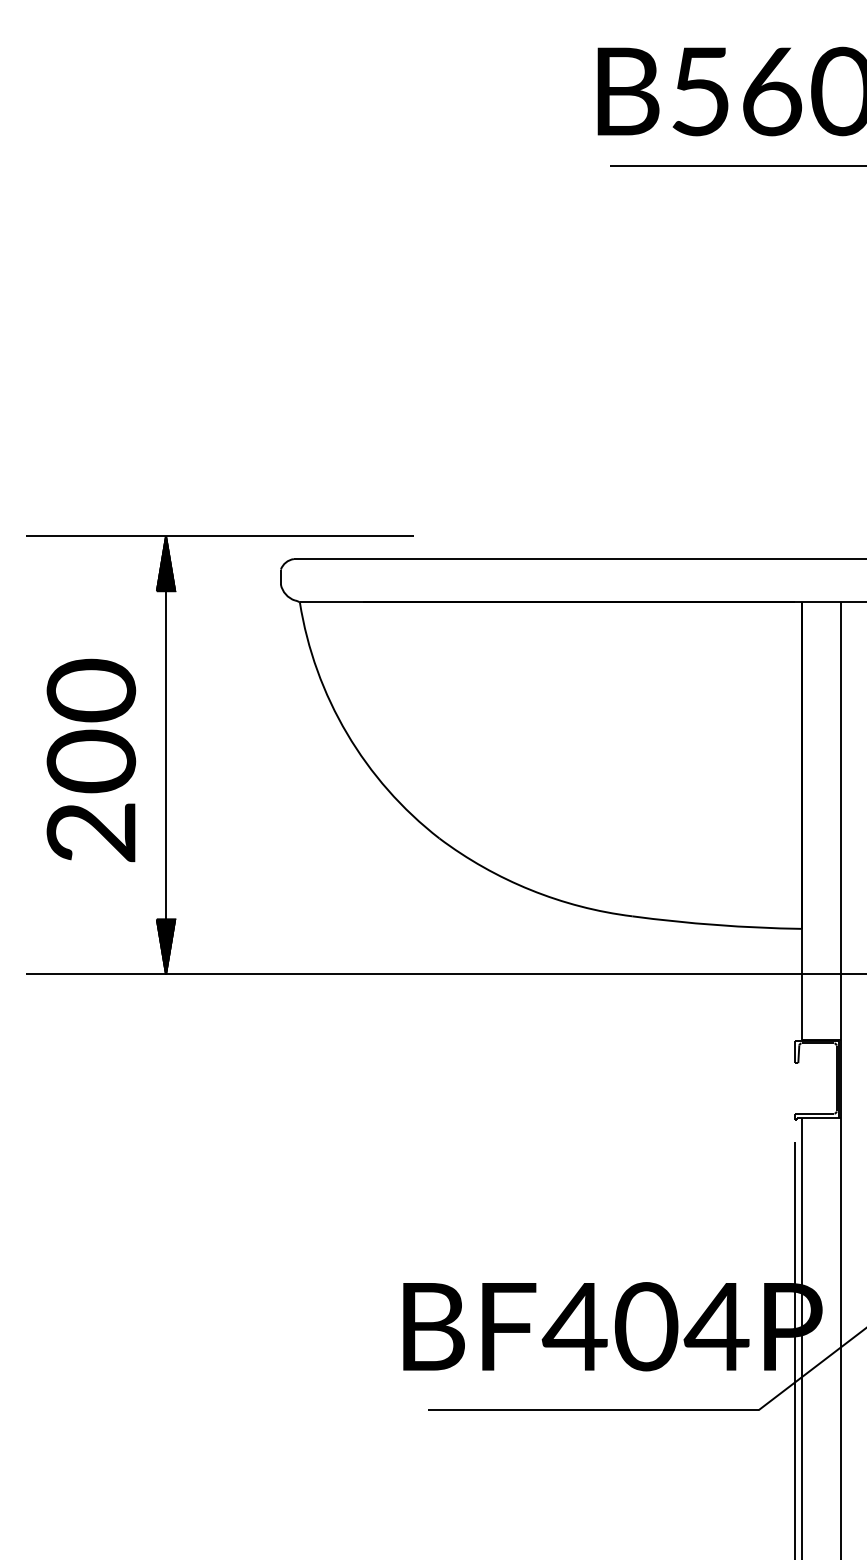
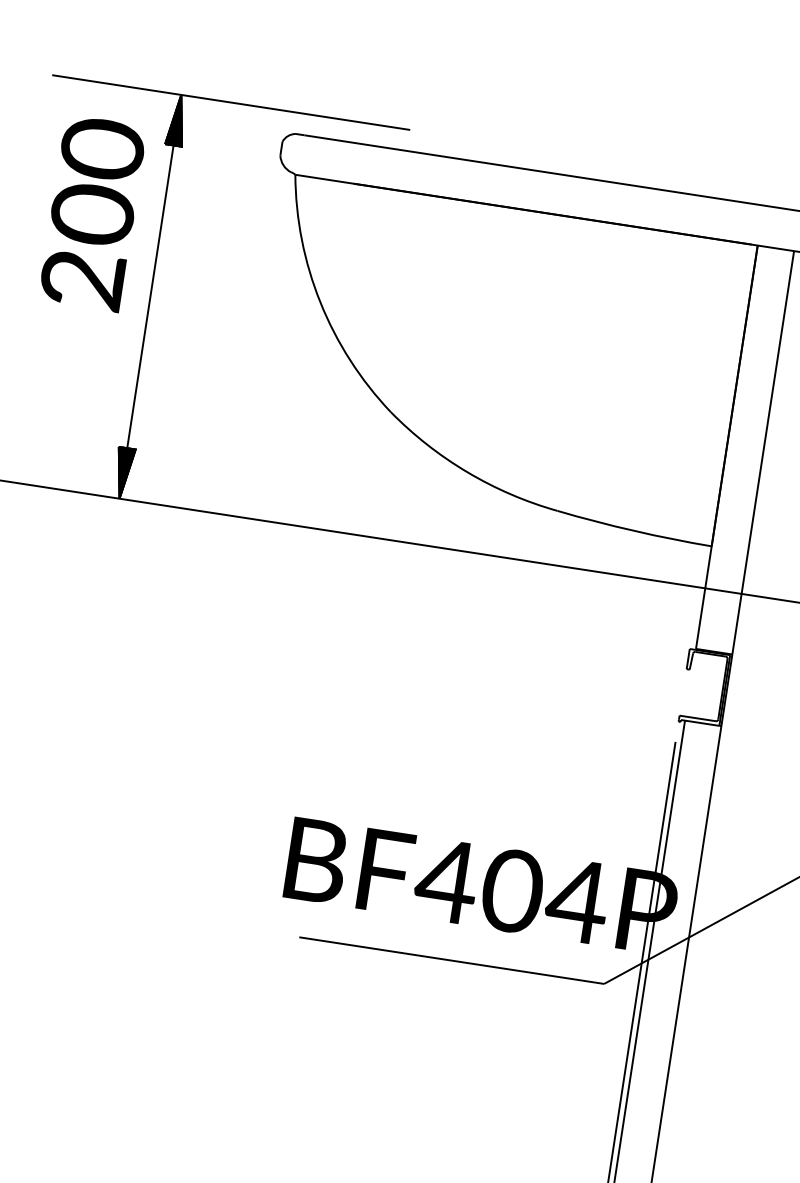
text: (91, 759) -> (93, 212), moved

